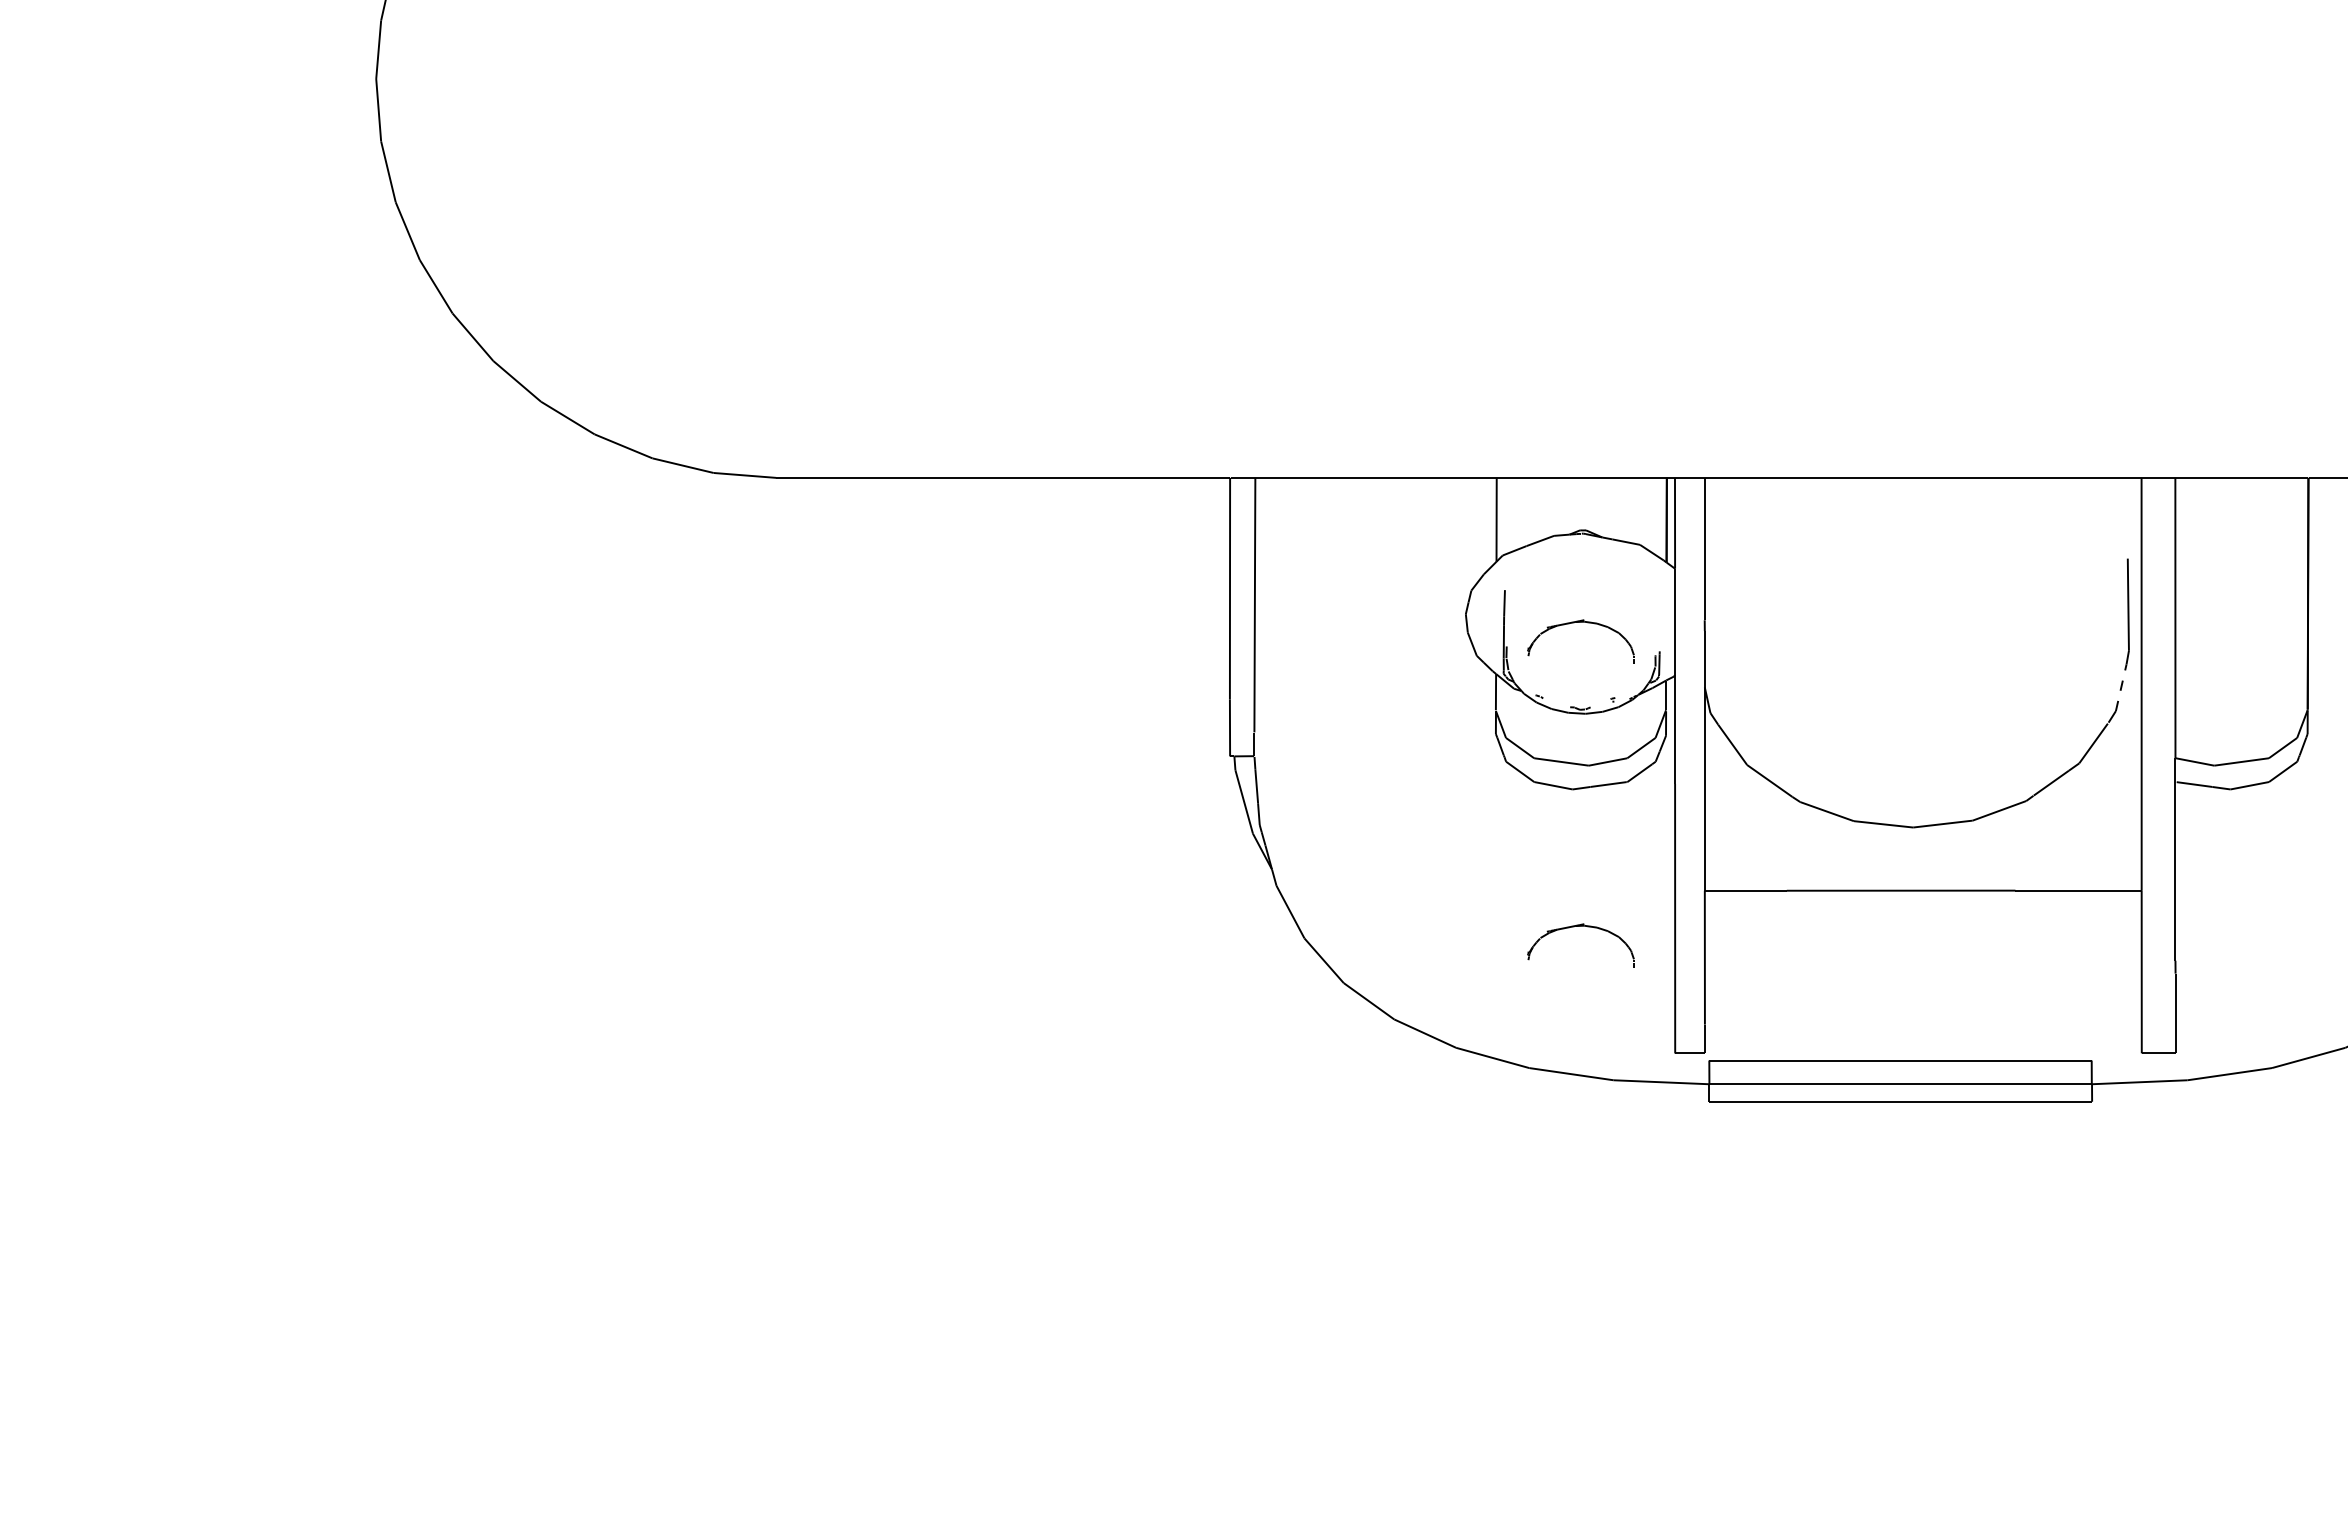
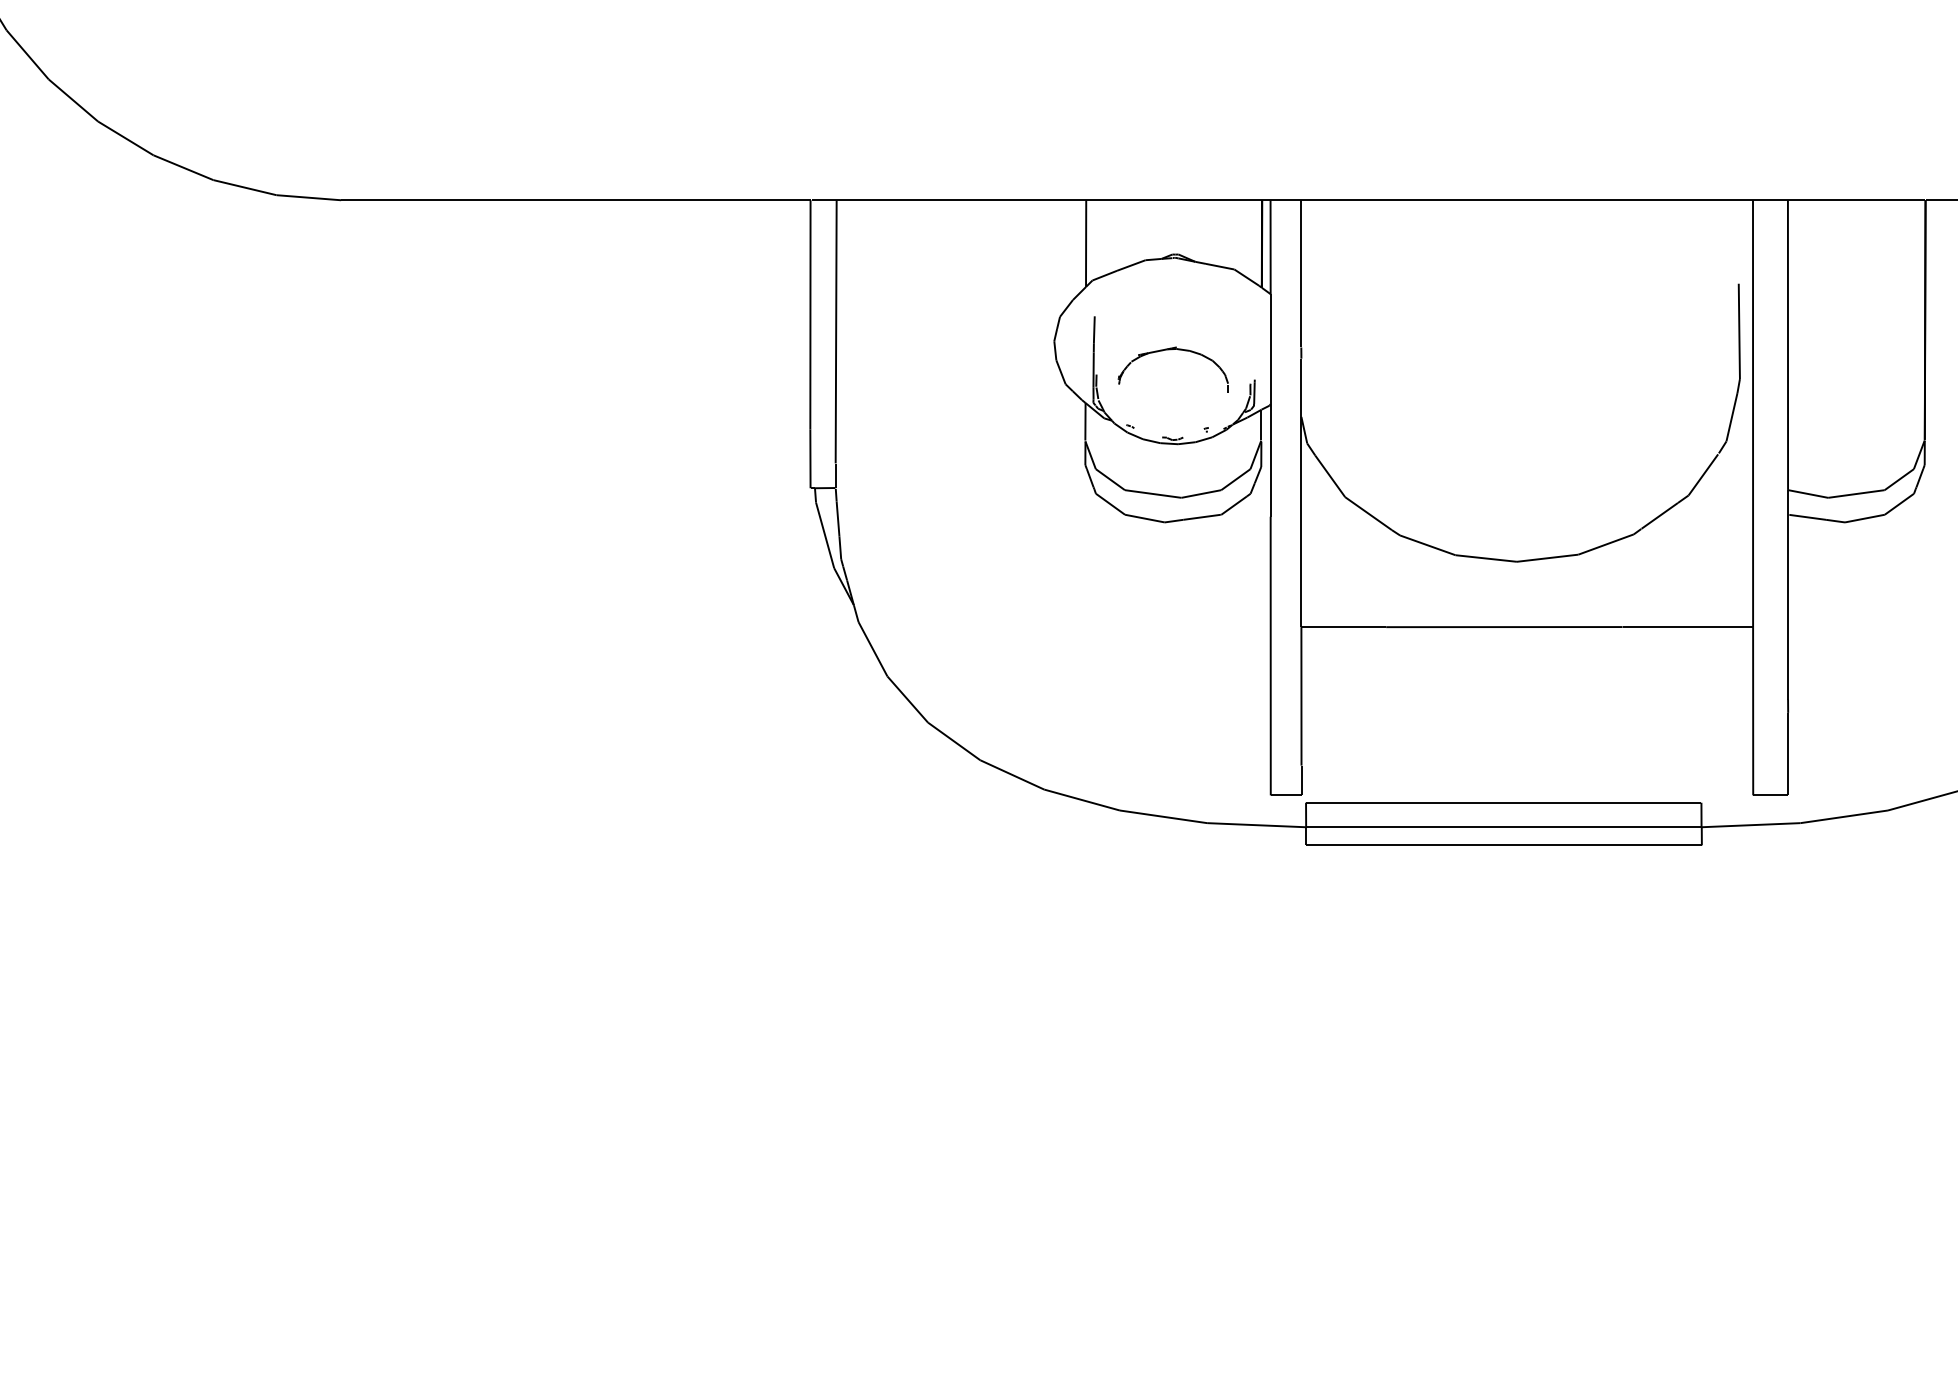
line: (2121, 687) -> (1732, 417), dashed -> solid
part: (1574, 927) -> (1166, 665), removed

